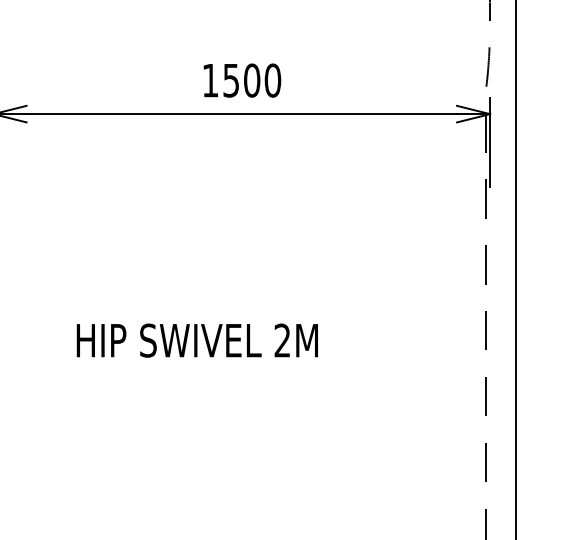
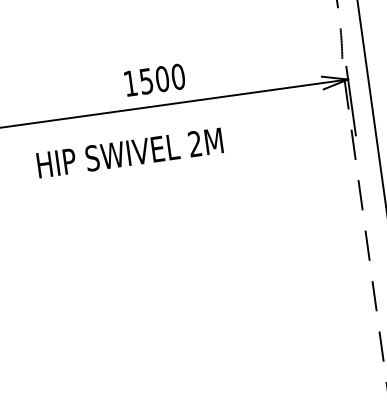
text: (196, 340) -> (129, 153), moved

